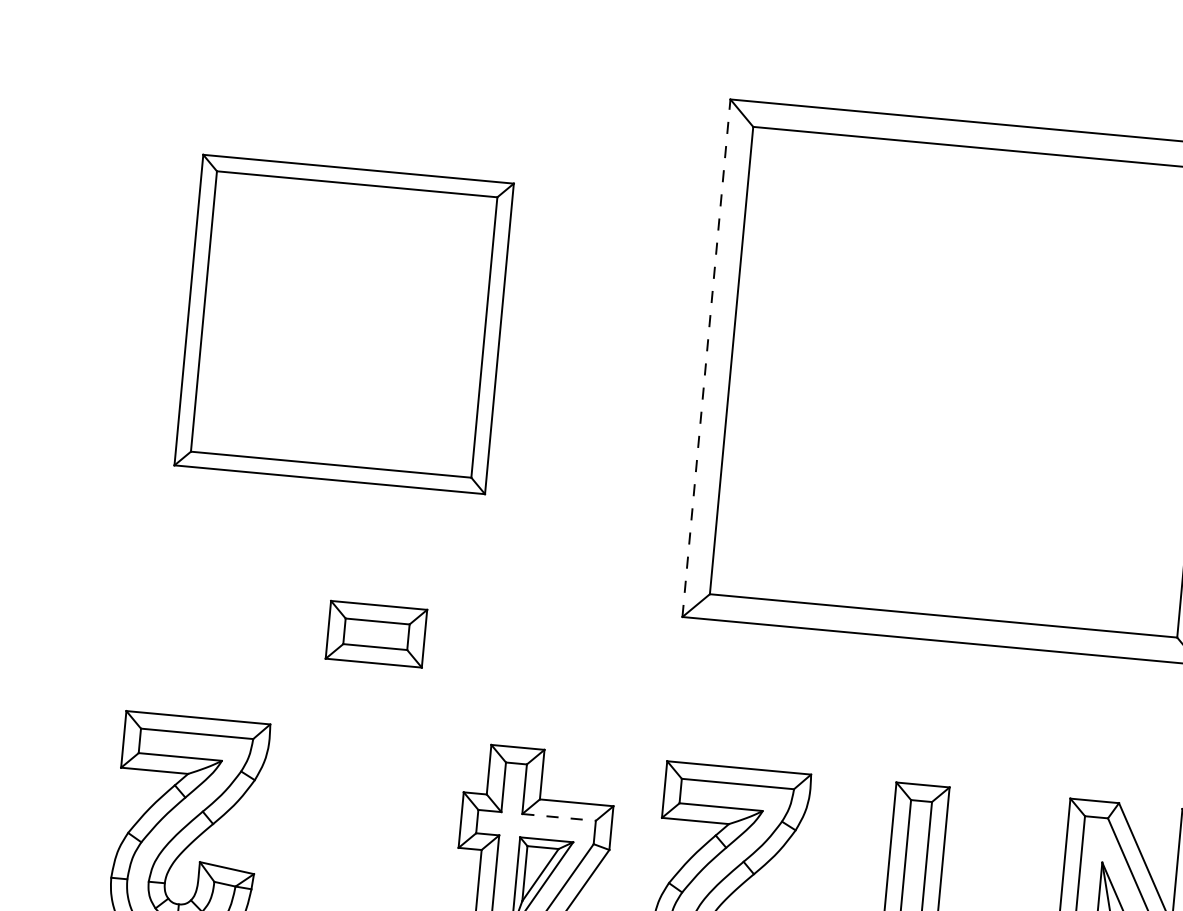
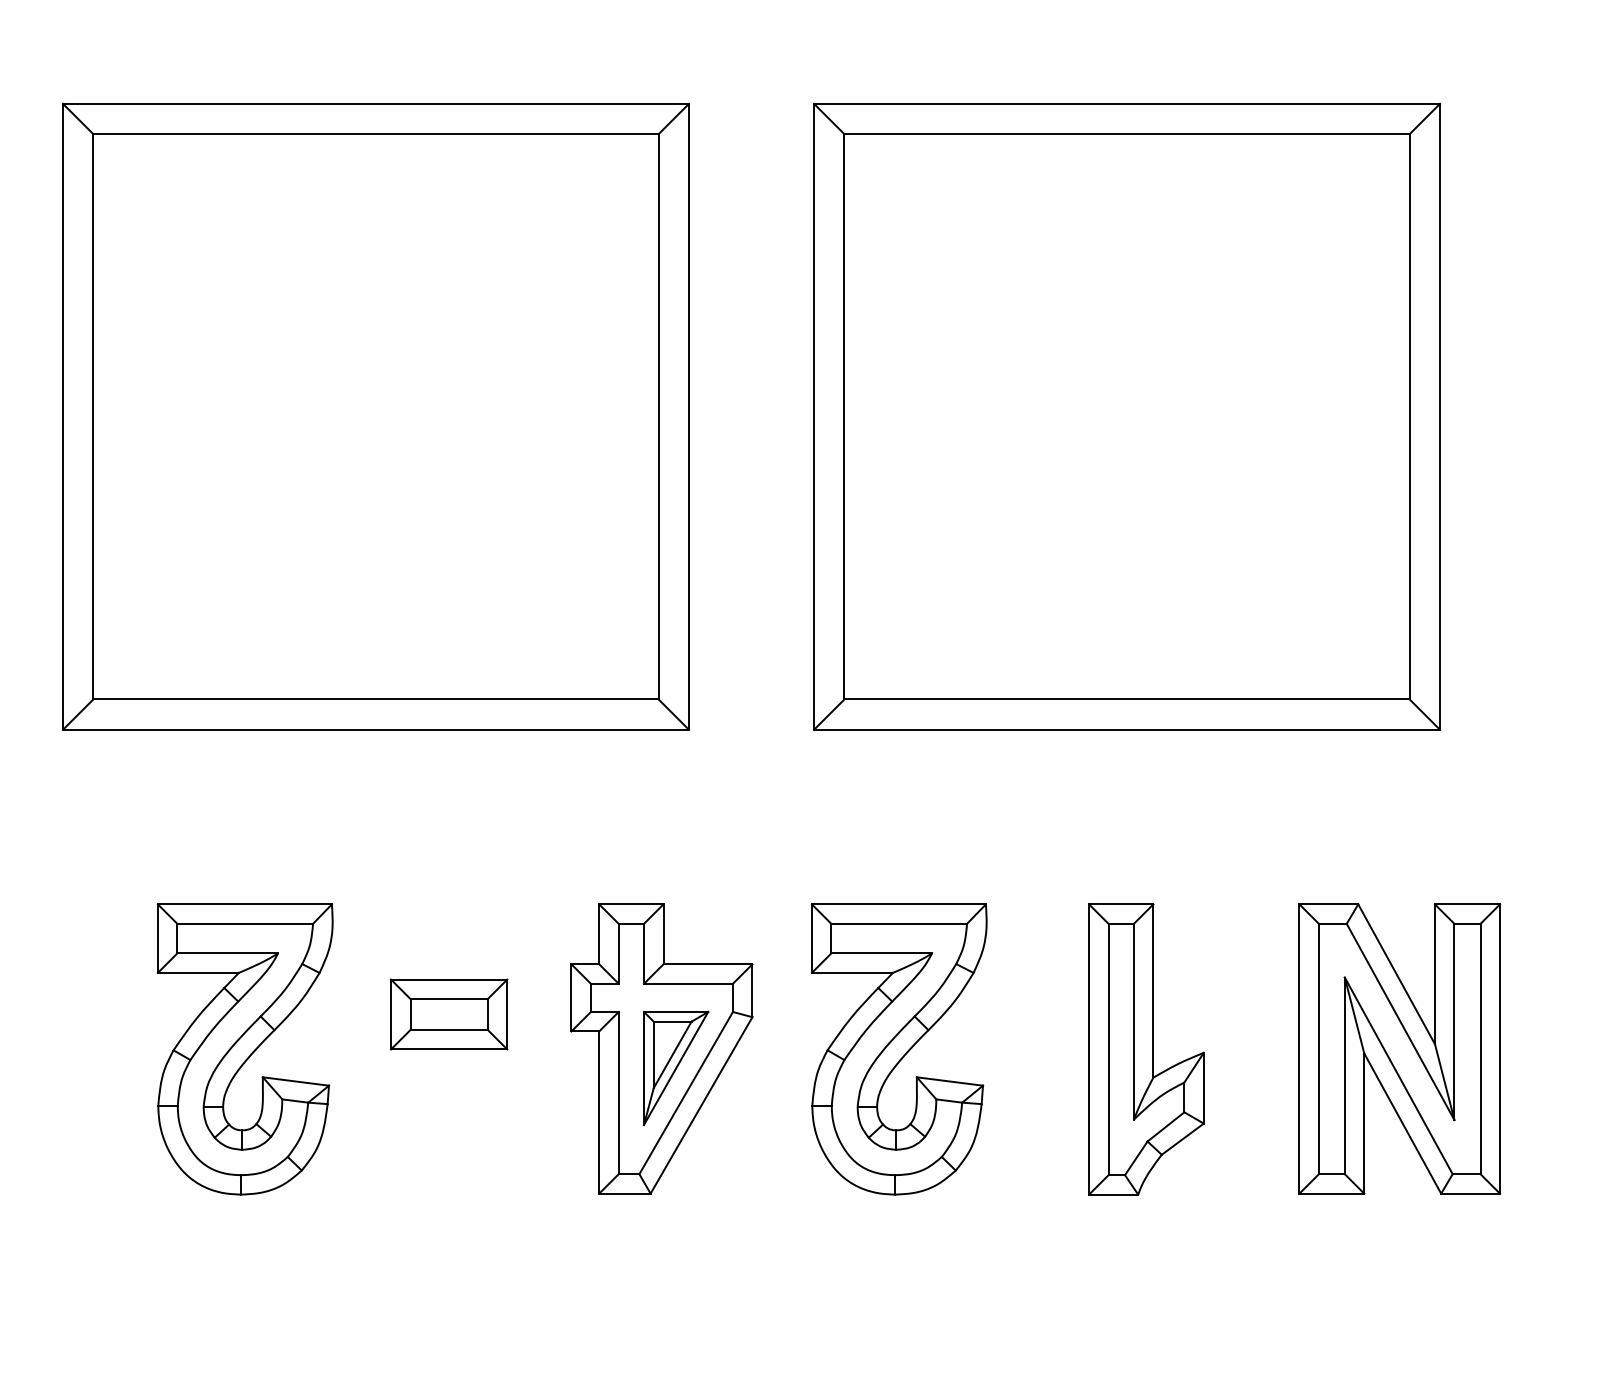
part: (343, 324) -> (375, 416), size x1.67
line: (706, 357) -> (814, 416), dashed -> solid
part: (376, 634) -> (449, 1014), moved
line: (559, 817) -> (689, 983), dashed -> solid

